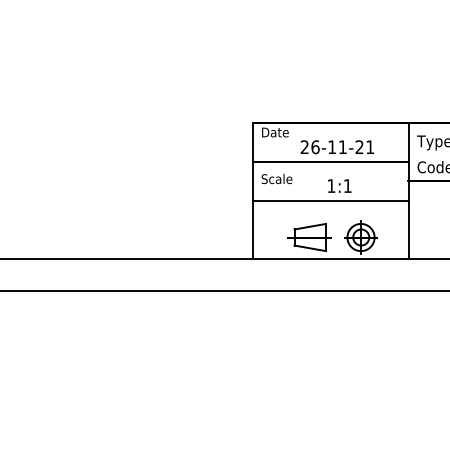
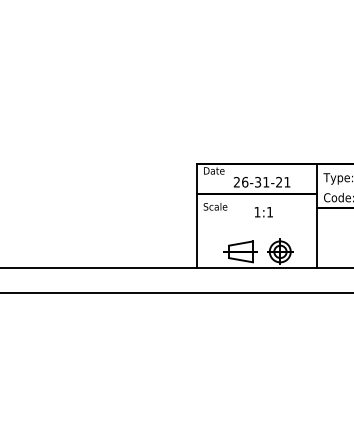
text: (332, 146) -> (258, 181), 26-11-21 -> 26-31-21
line: (330, 200) -> (256, 223), removed

